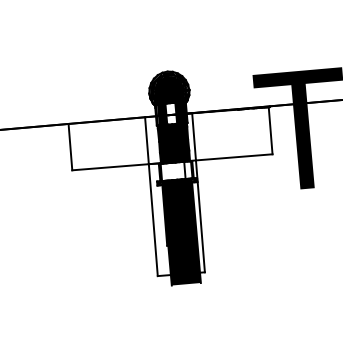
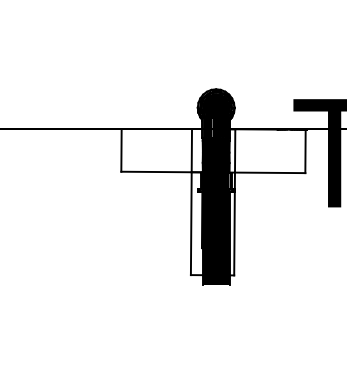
fill: (170, 113) -> (215, 127), added
fill: (175, 170) -> (215, 180), added

